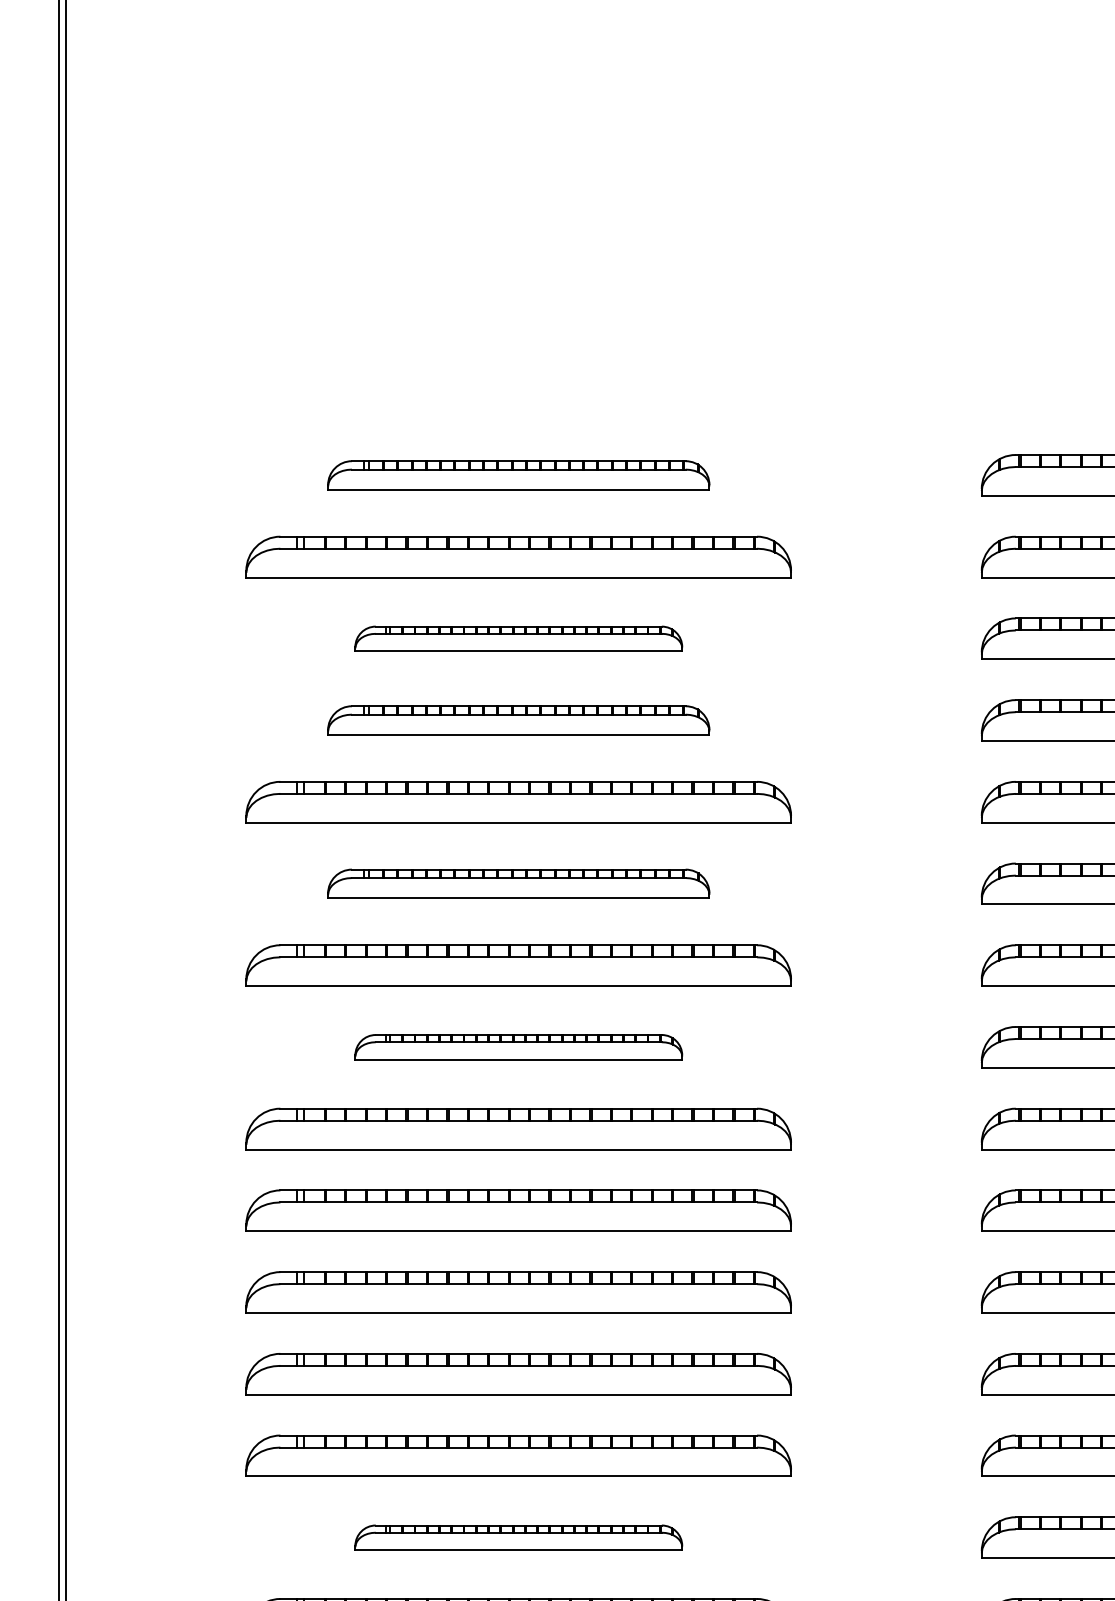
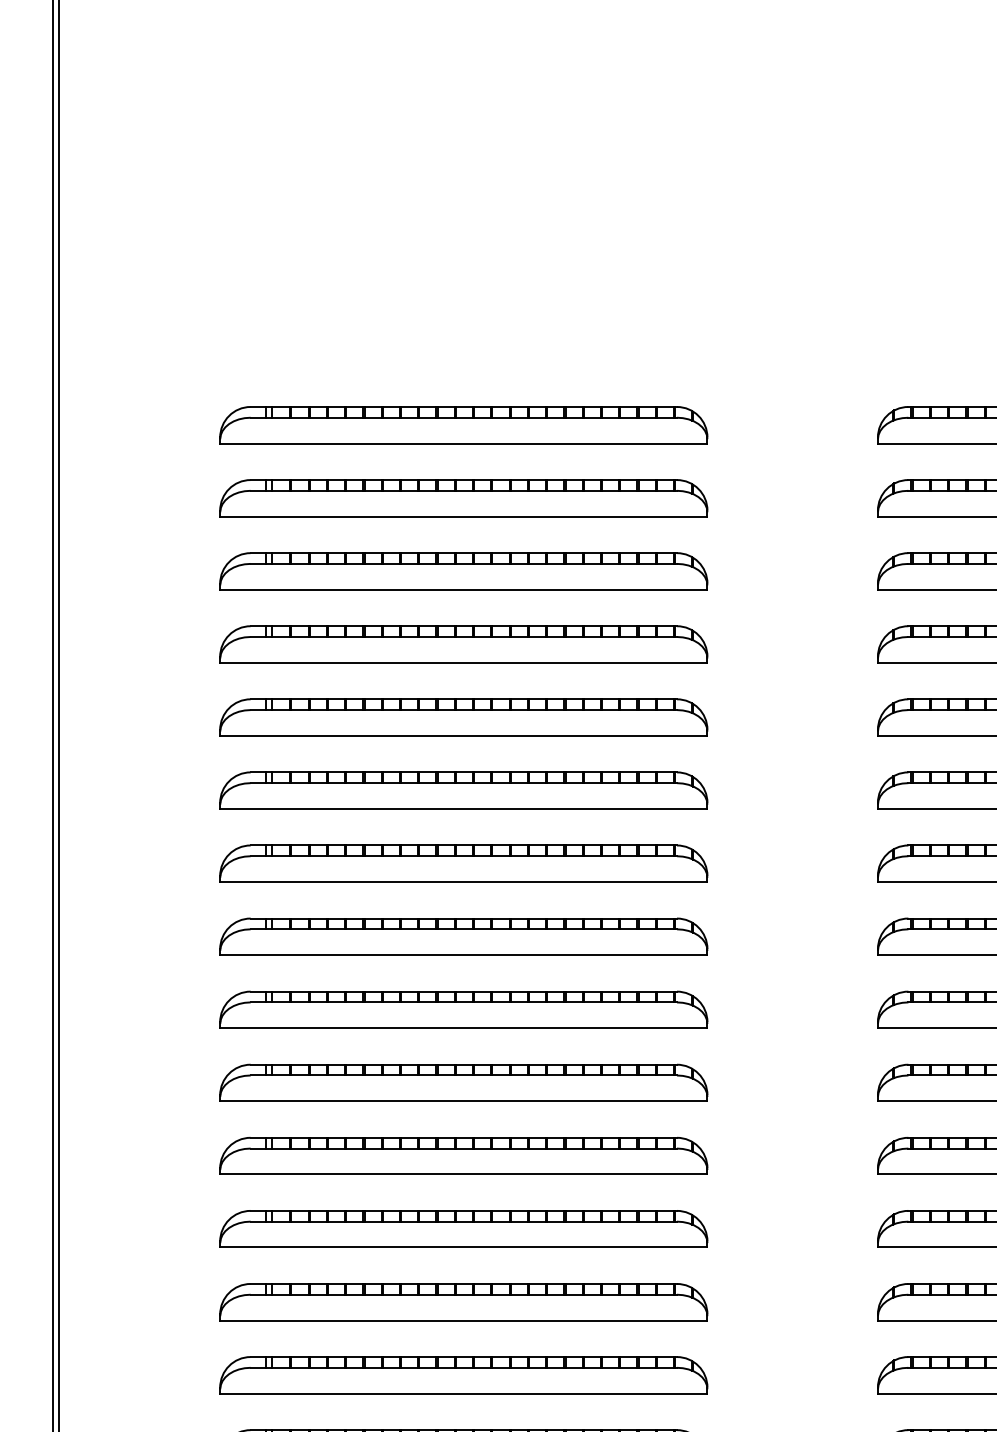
part: (518, 475) -> (463, 425), size x1.43
part: (518, 638) -> (463, 571), size x1.67
part: (518, 720) -> (463, 644), size x1.43
part: (518, 883) -> (463, 790), size x1.43
part: (518, 1047) -> (463, 936), size x1.67
part: (518, 1537) -> (463, 1375), size x1.67

